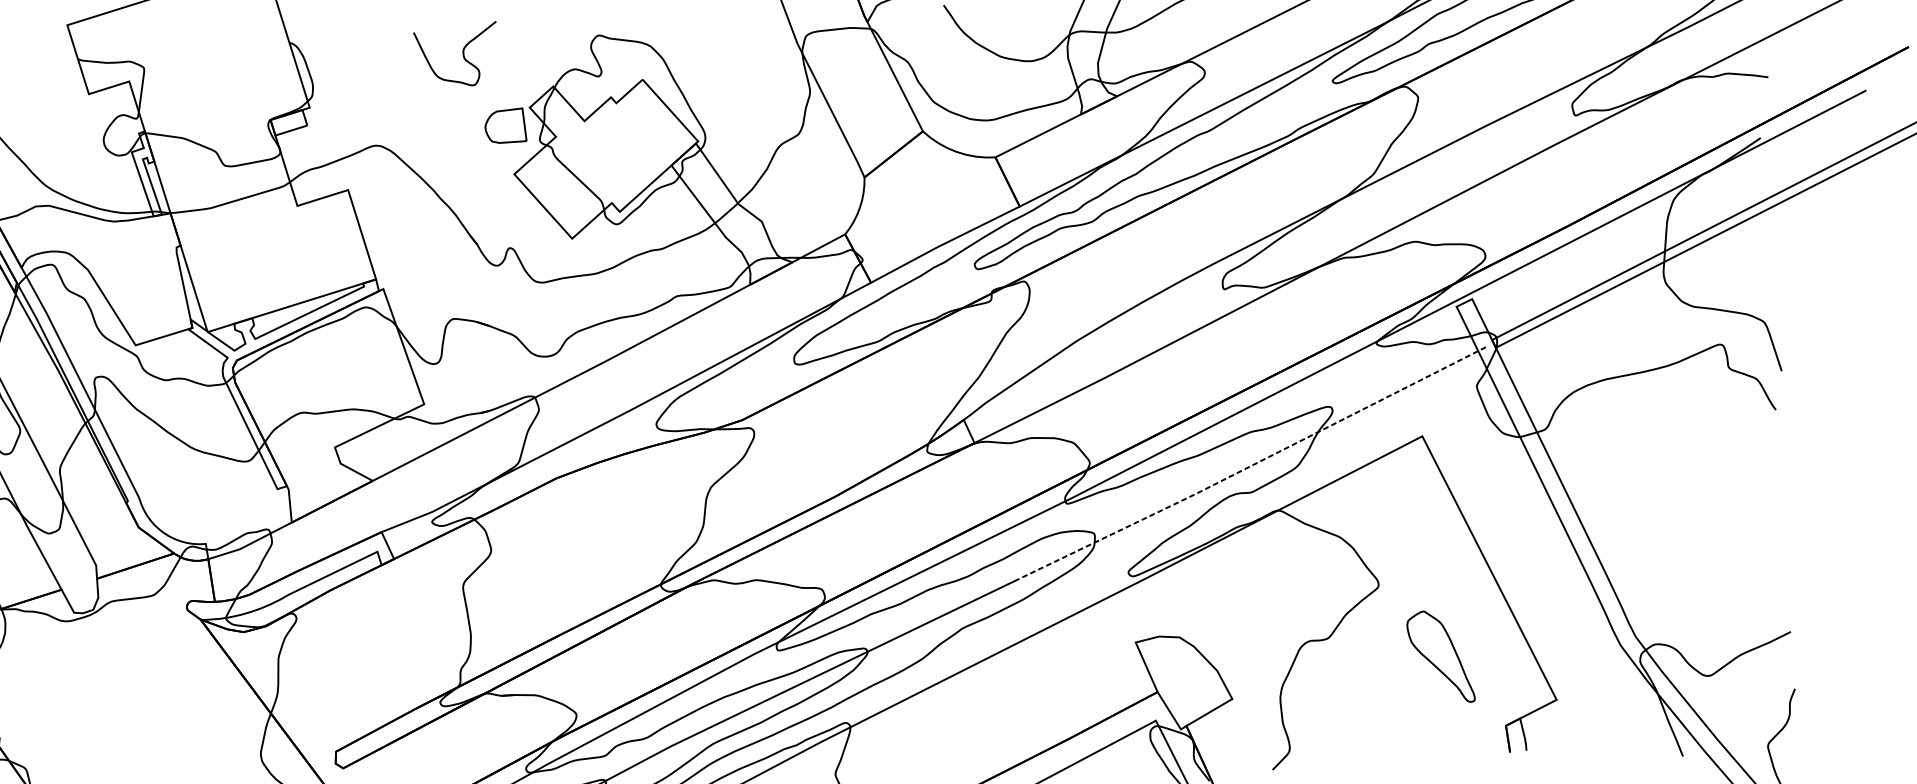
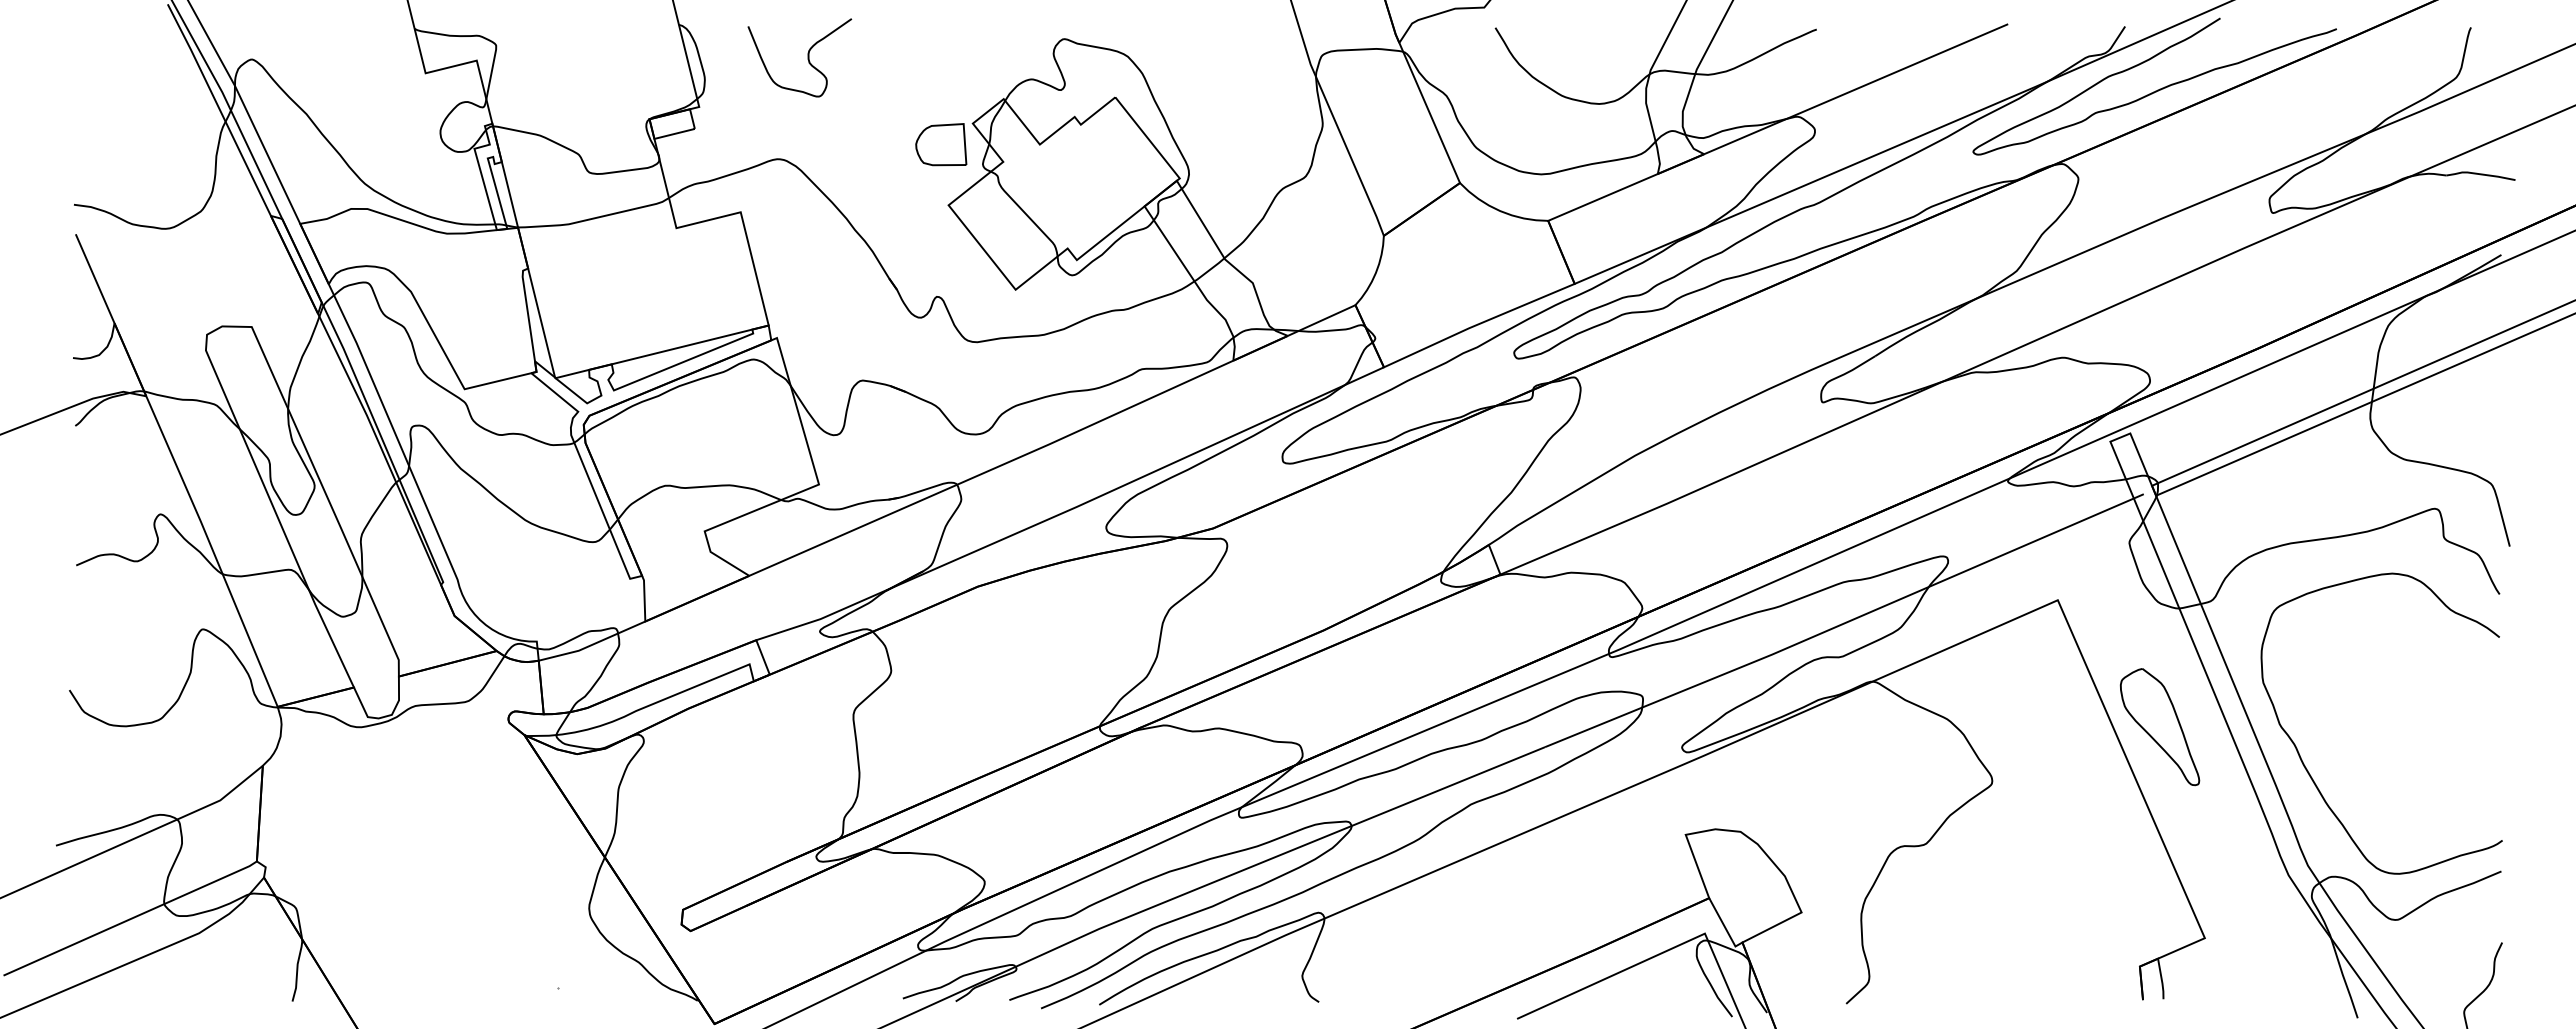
curve: (462, 54) -> (807, 57), moved
line: (1252, 465) -> (1844, 623), dashed -> solid
curve: (1627, 553) -> (2303, 761), added
part: (1440, 657) -> (2159, 727), moved

